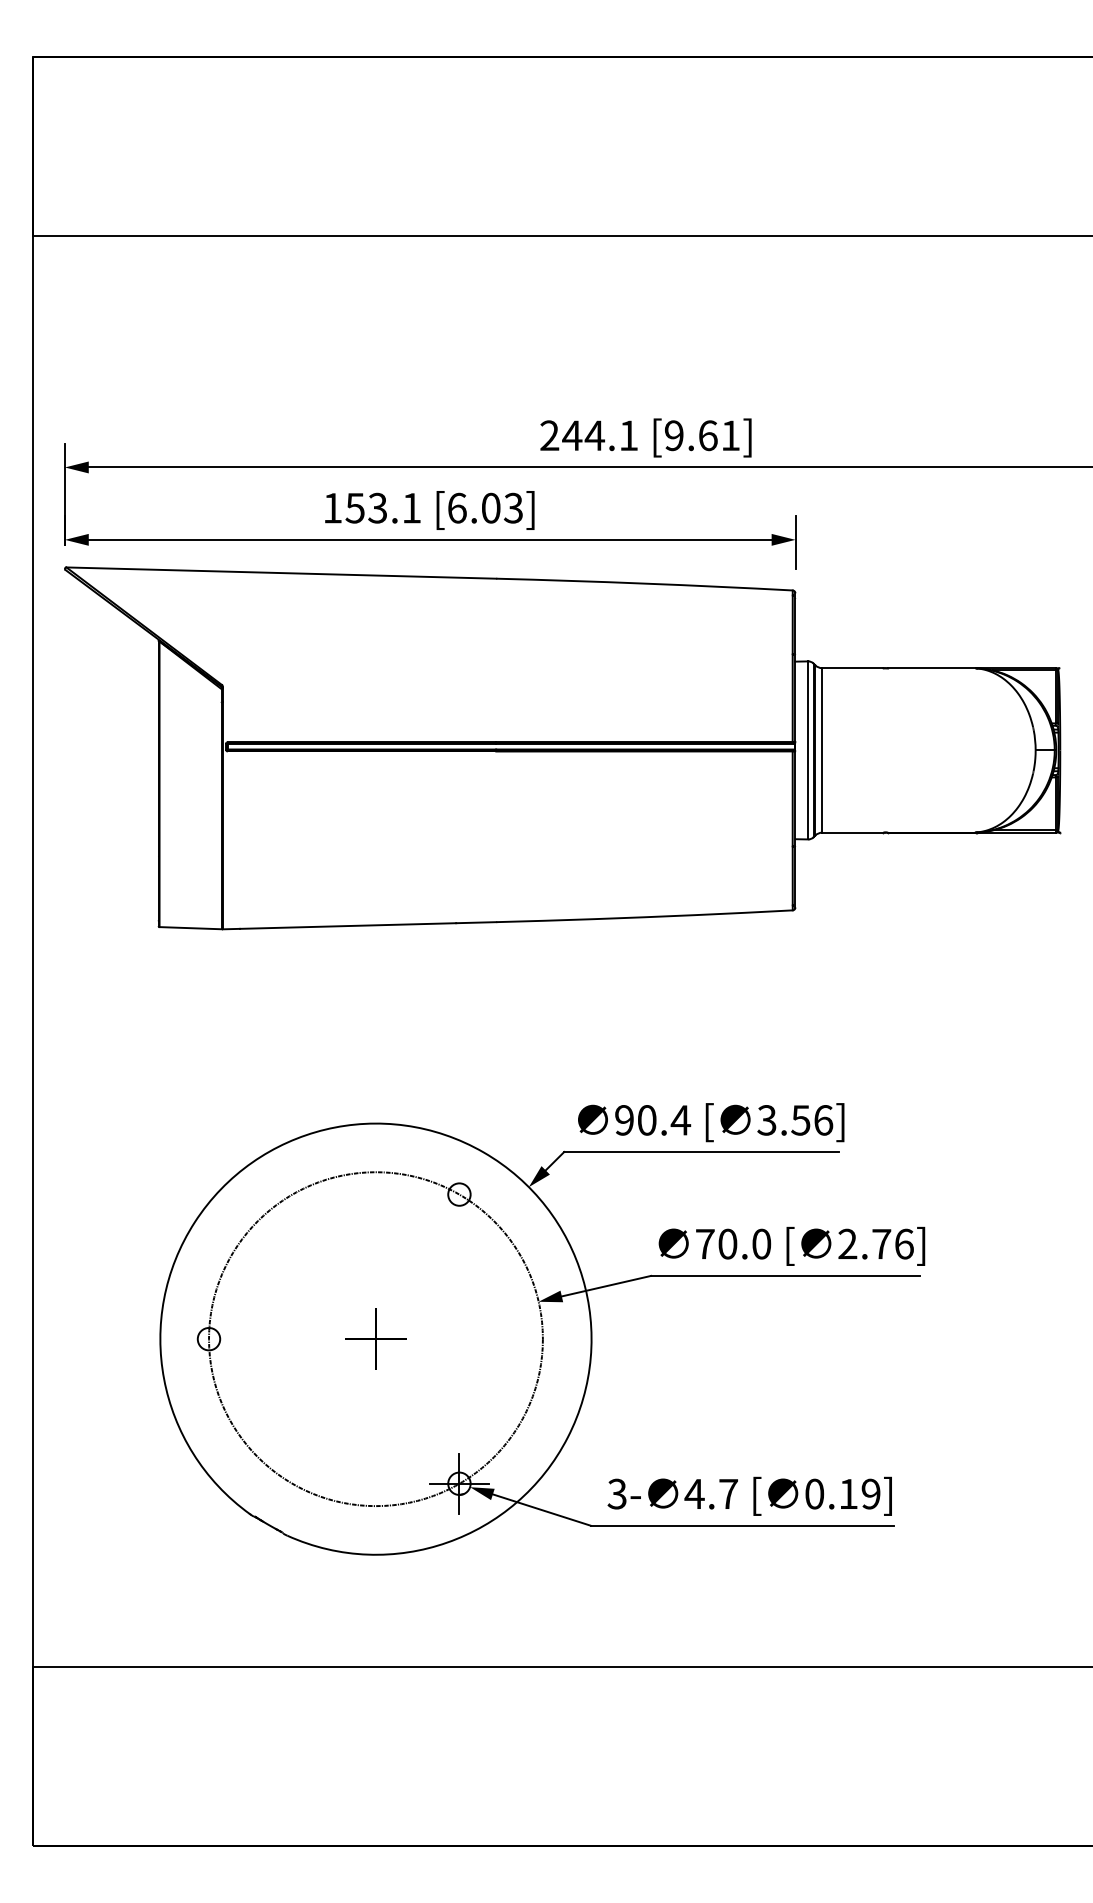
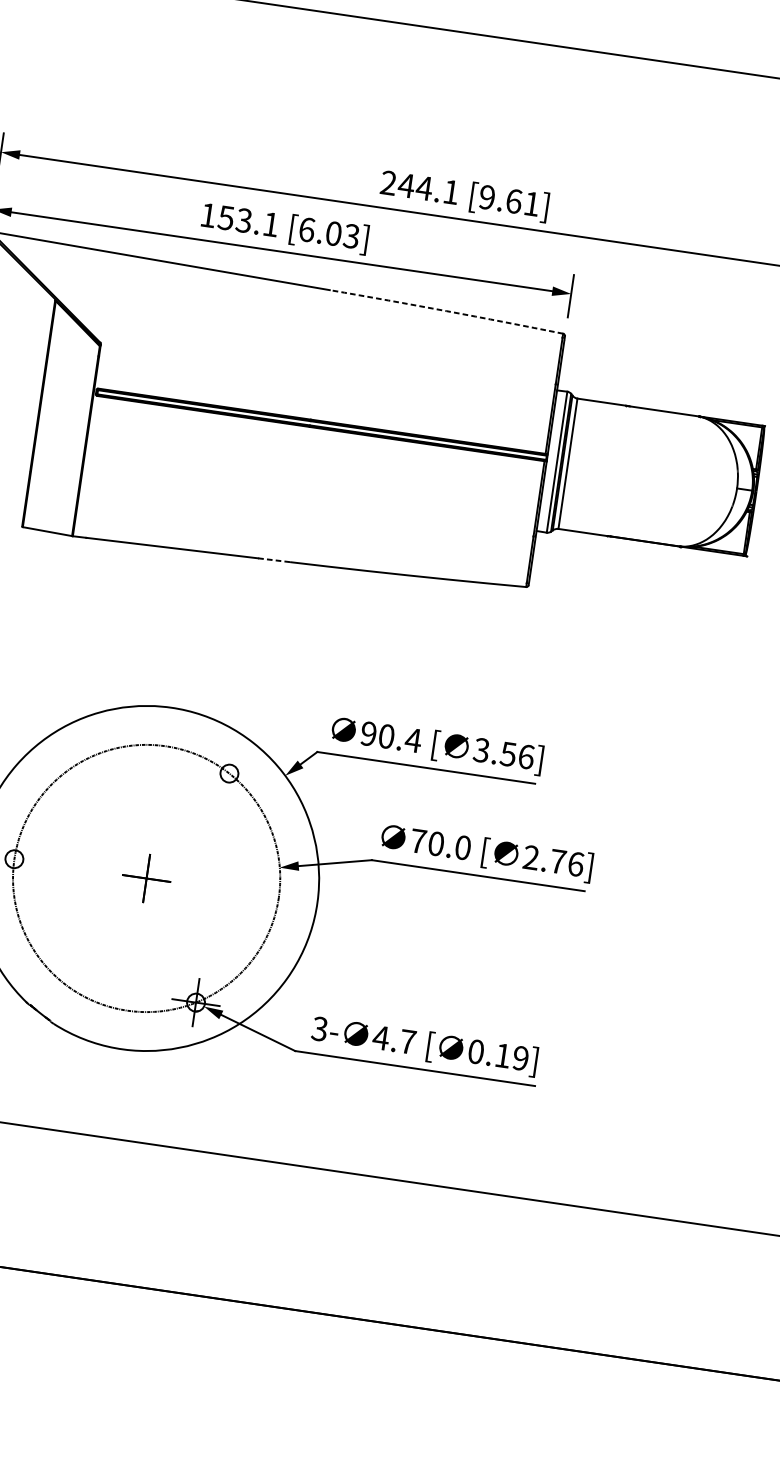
arc: (644, 583) -> (446, 311), solid -> dashed
line: (476, 922) -> (274, 560), solid -> dashed

